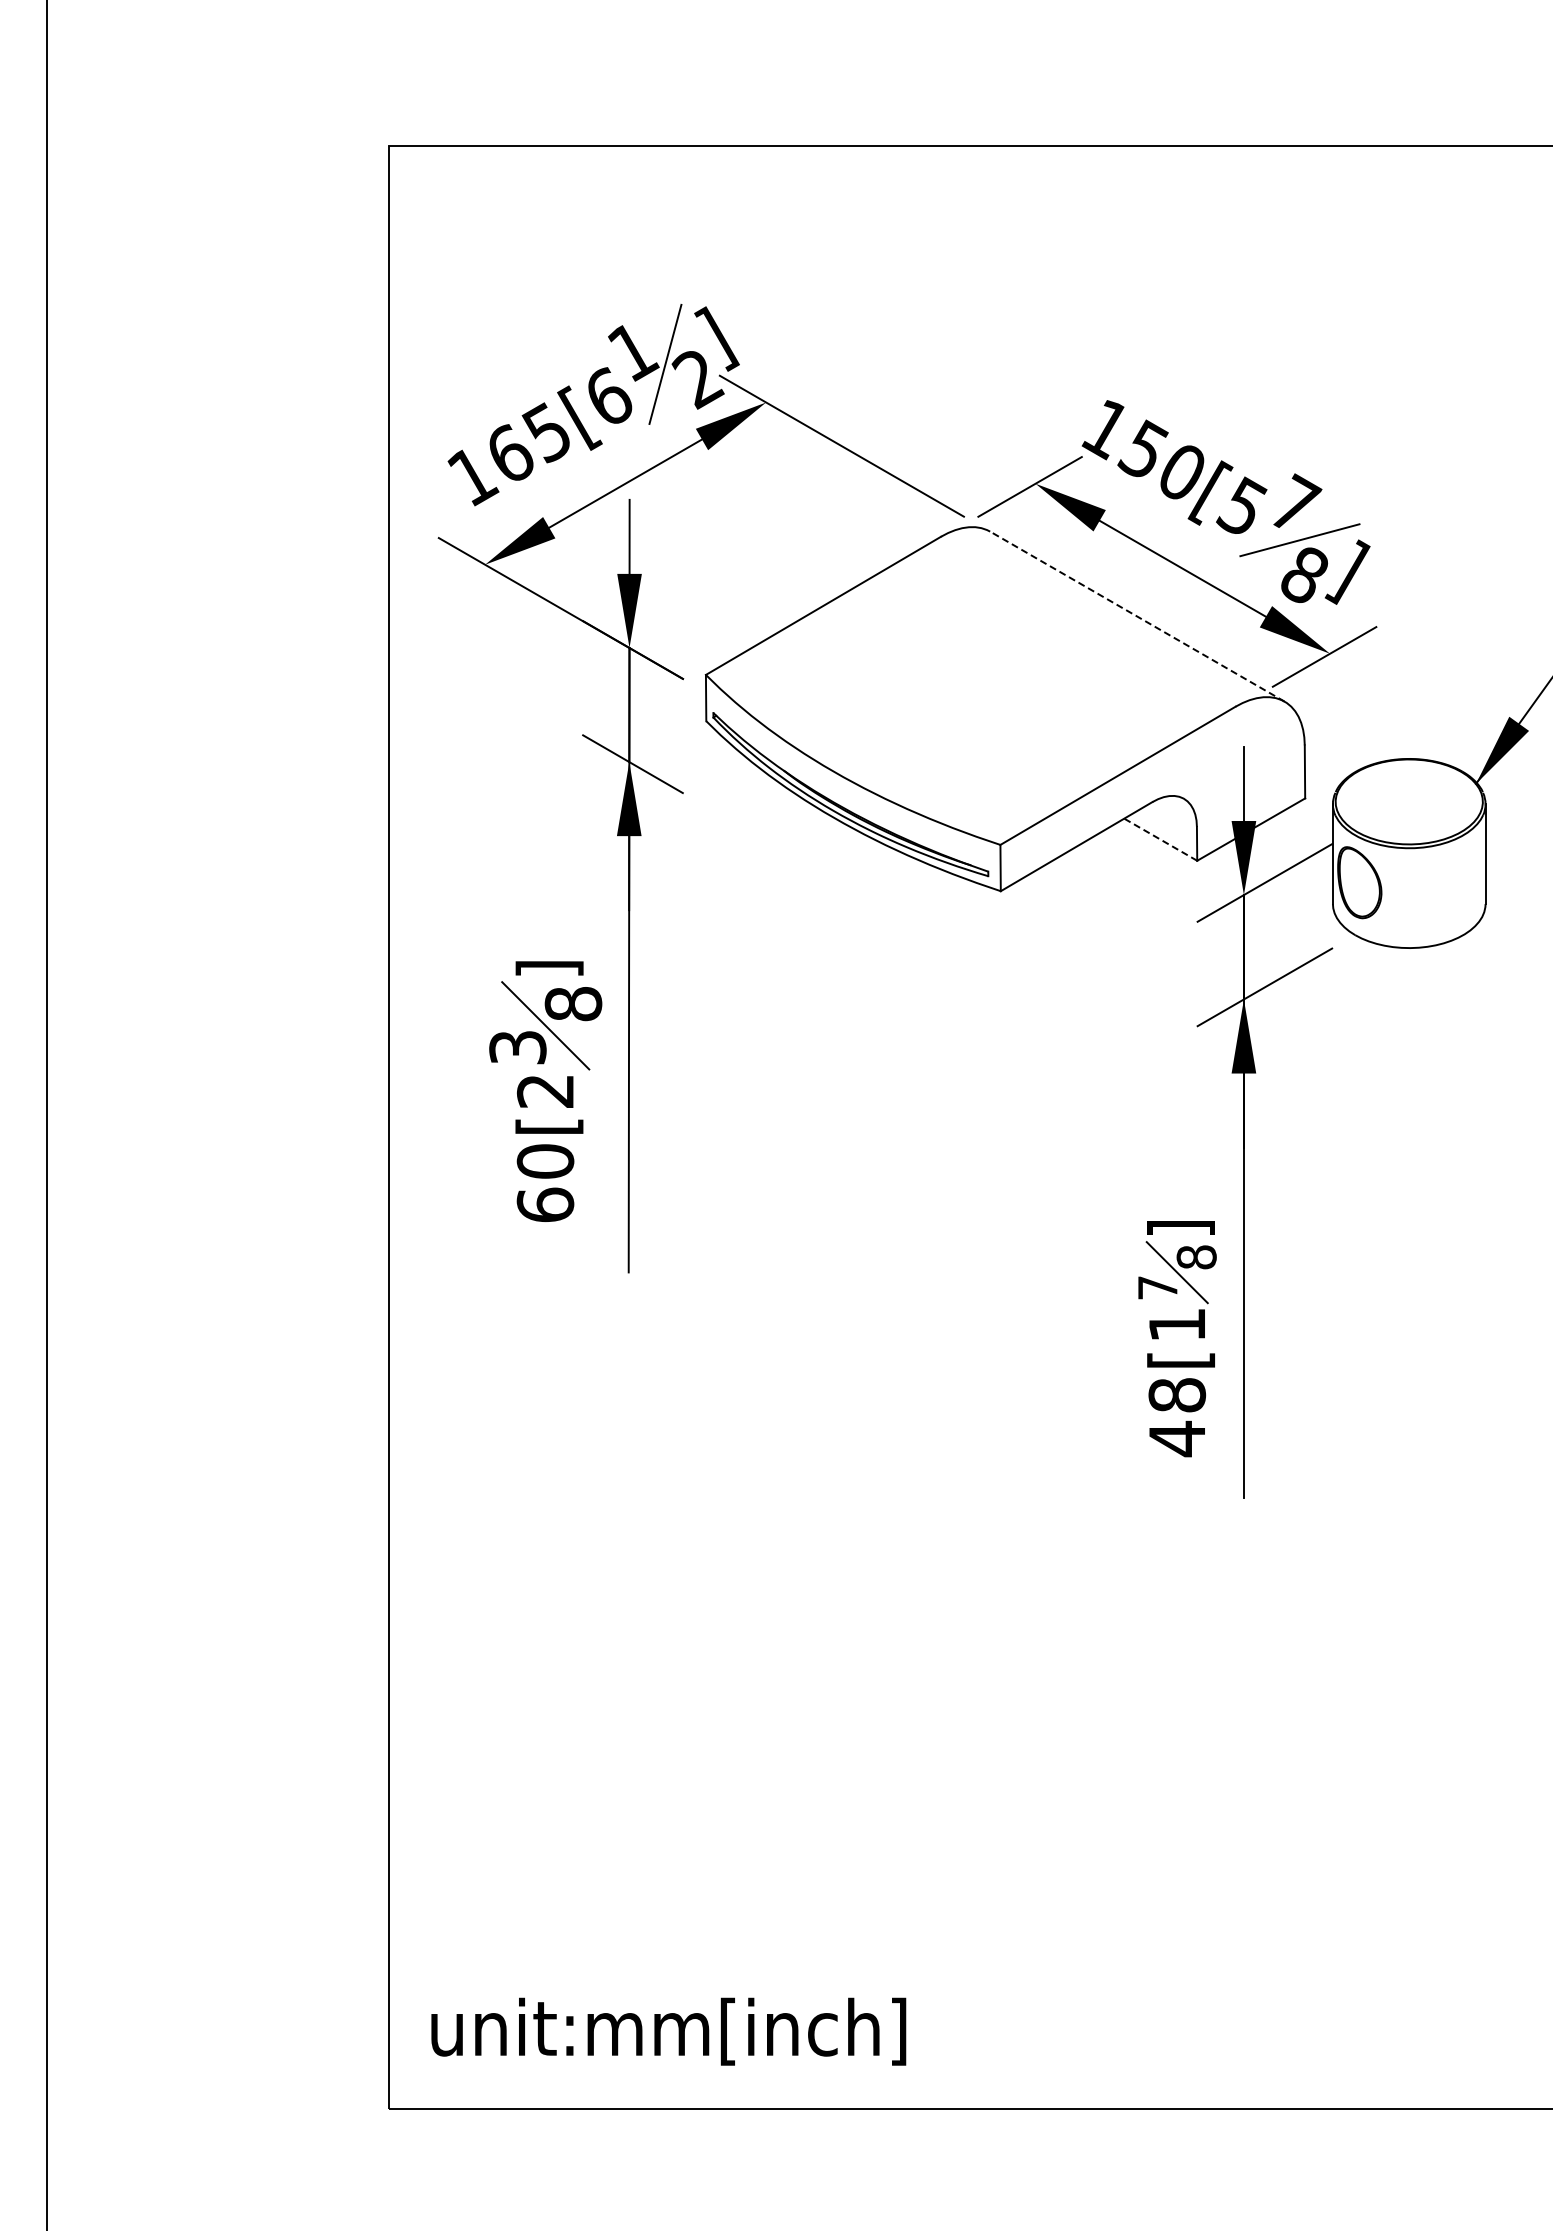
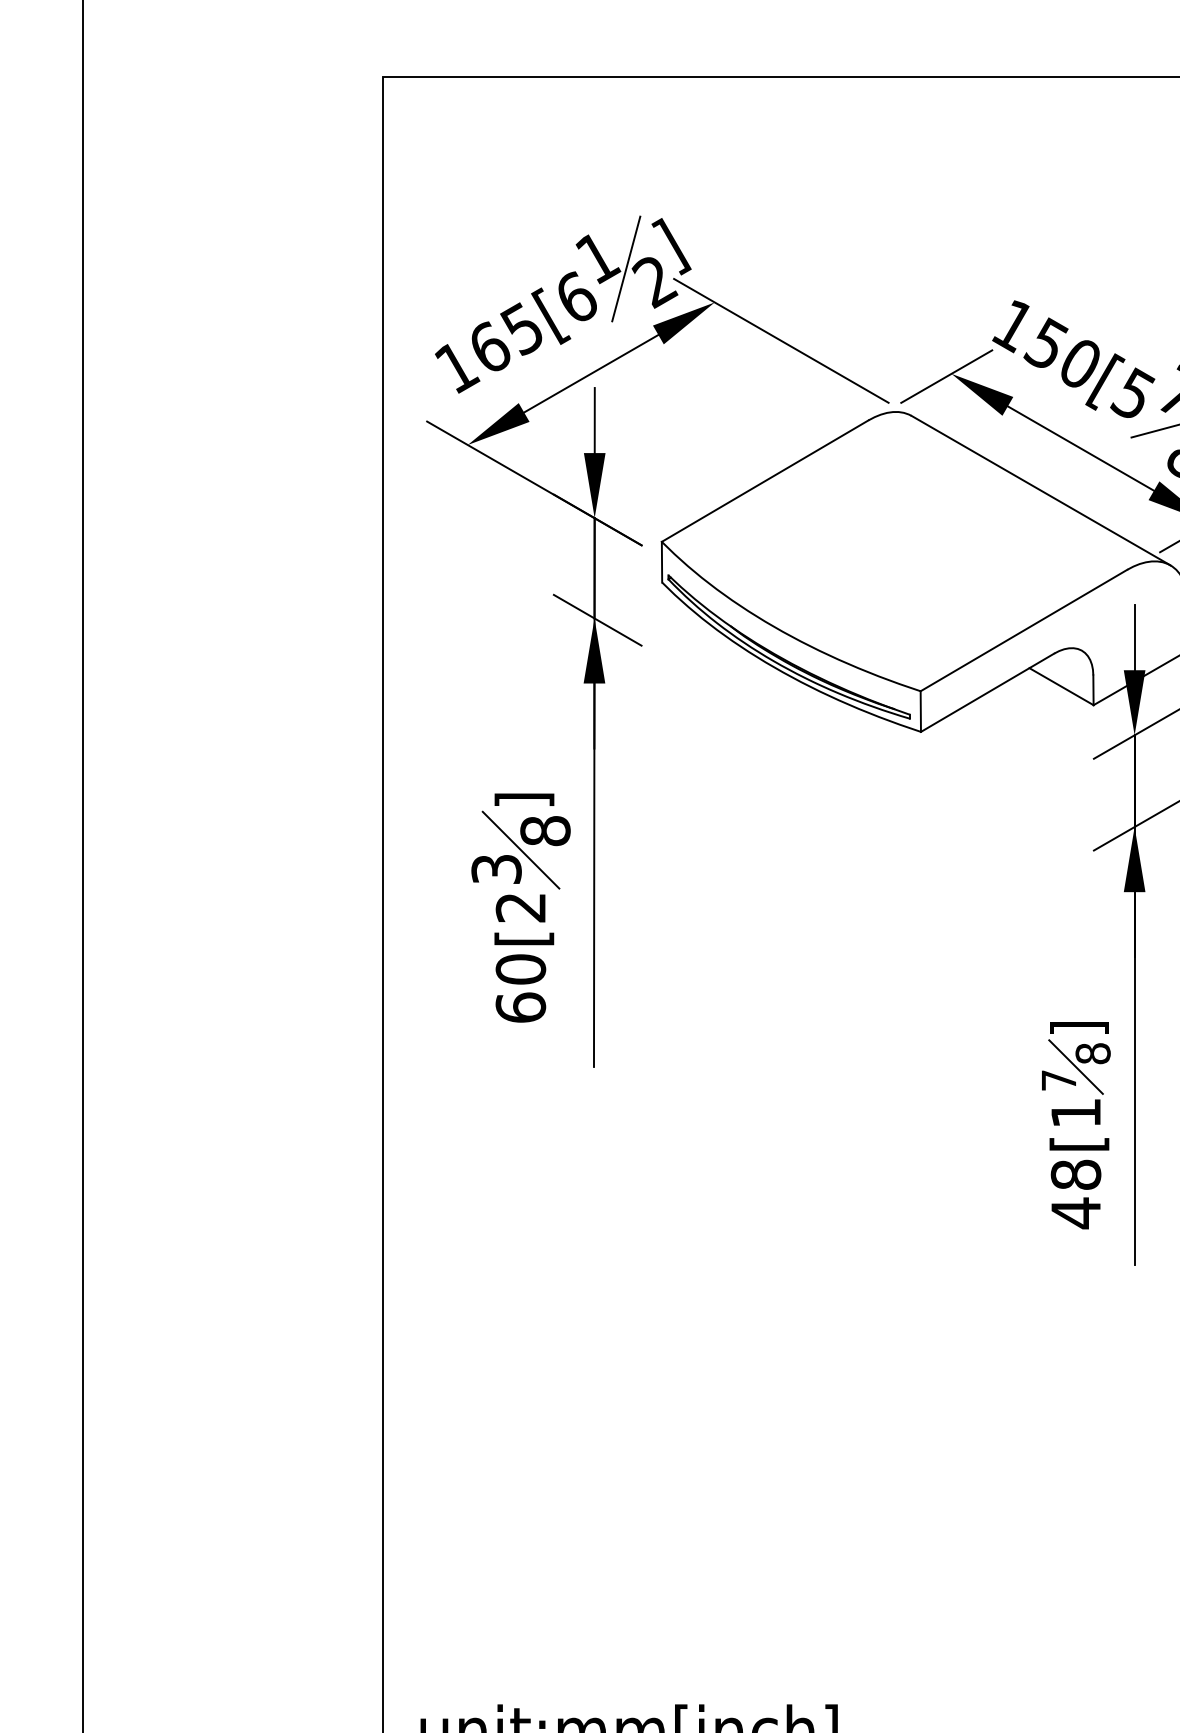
line: (1136, 616) -> (1040, 490), dashed -> solid
line: (1160, 839) -> (1061, 686), dashed -> solid

